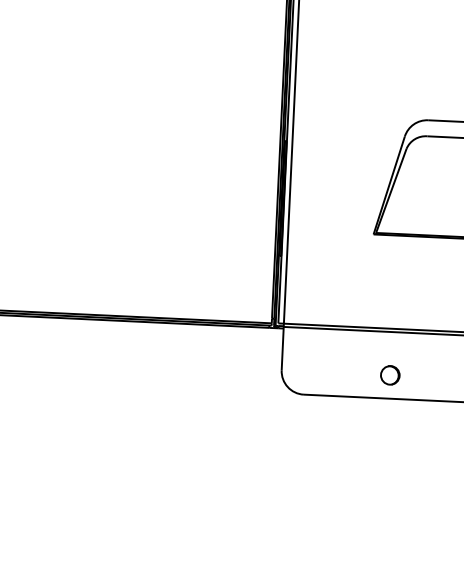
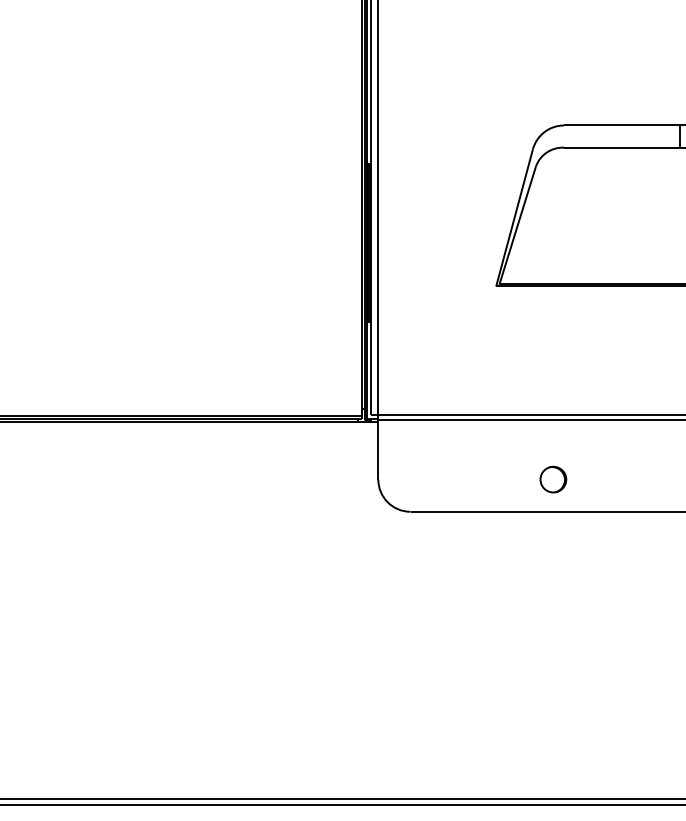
part: (390, 375) -> (553, 479), moved

